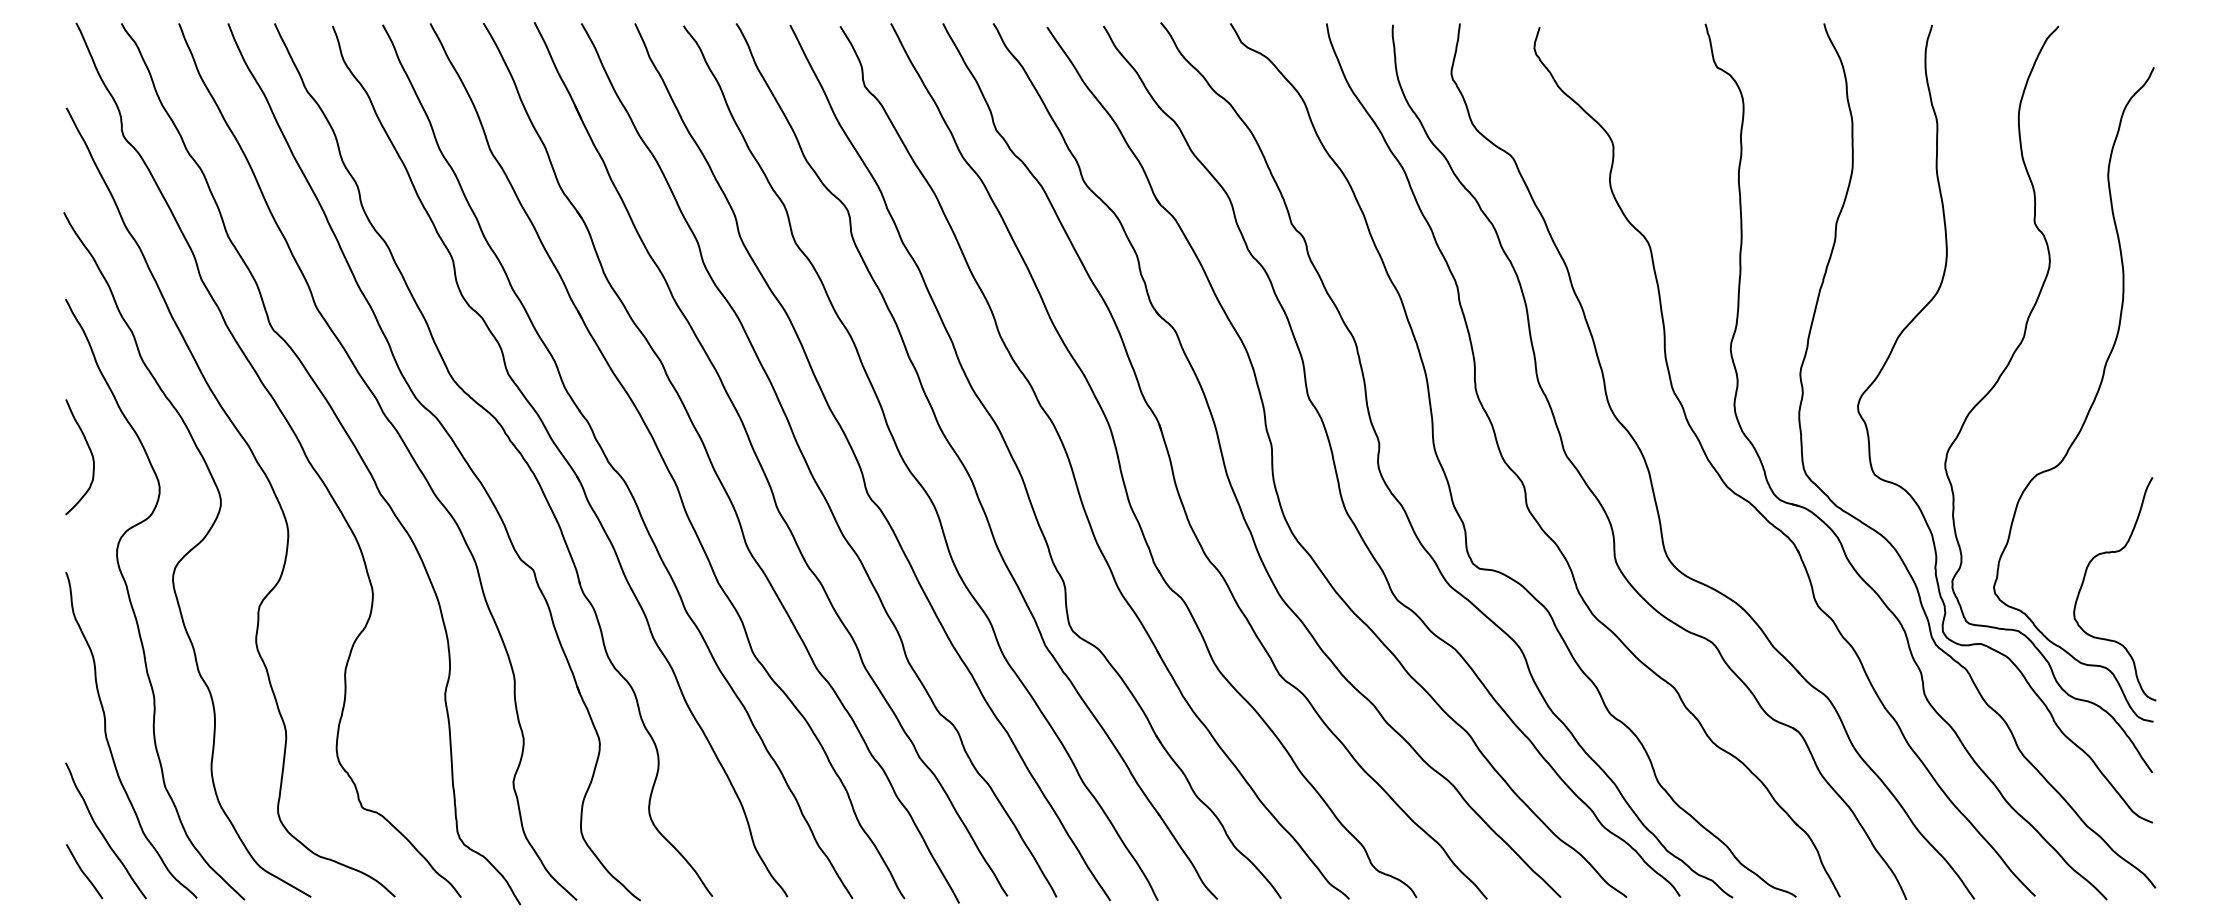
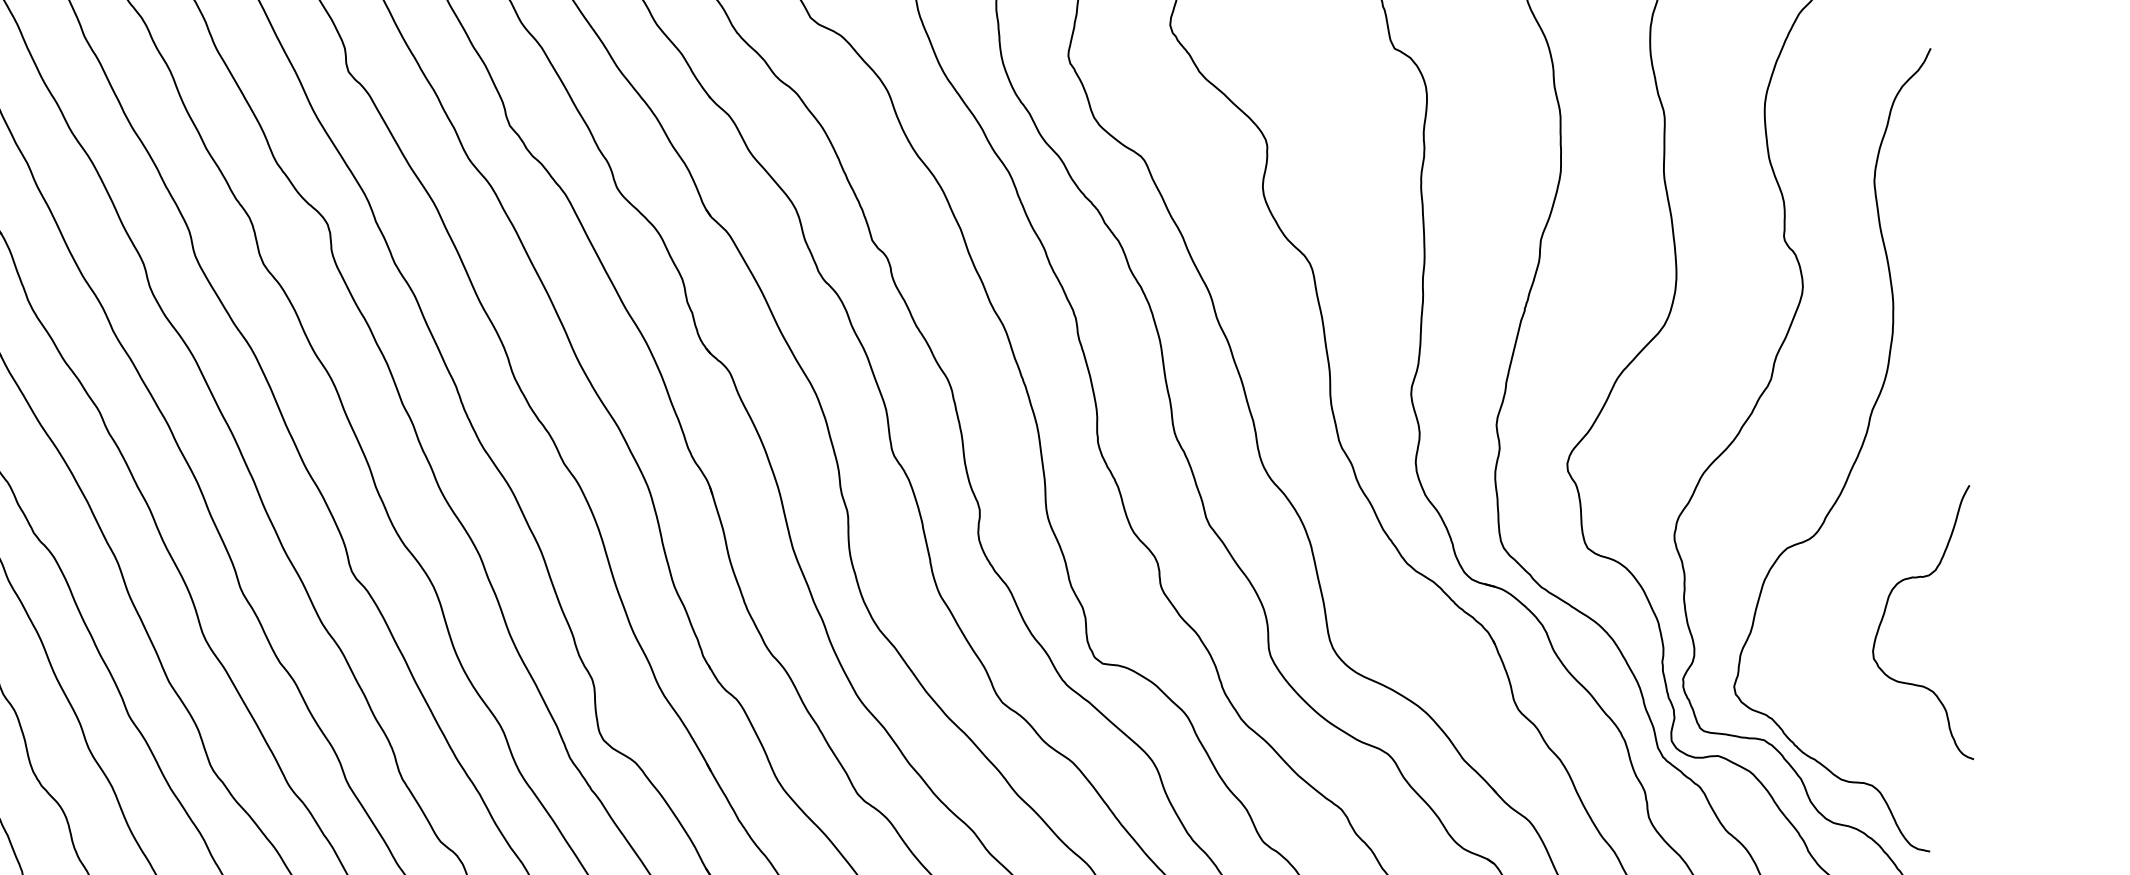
curve: (2084, 581) -> (1885, 613), moved

